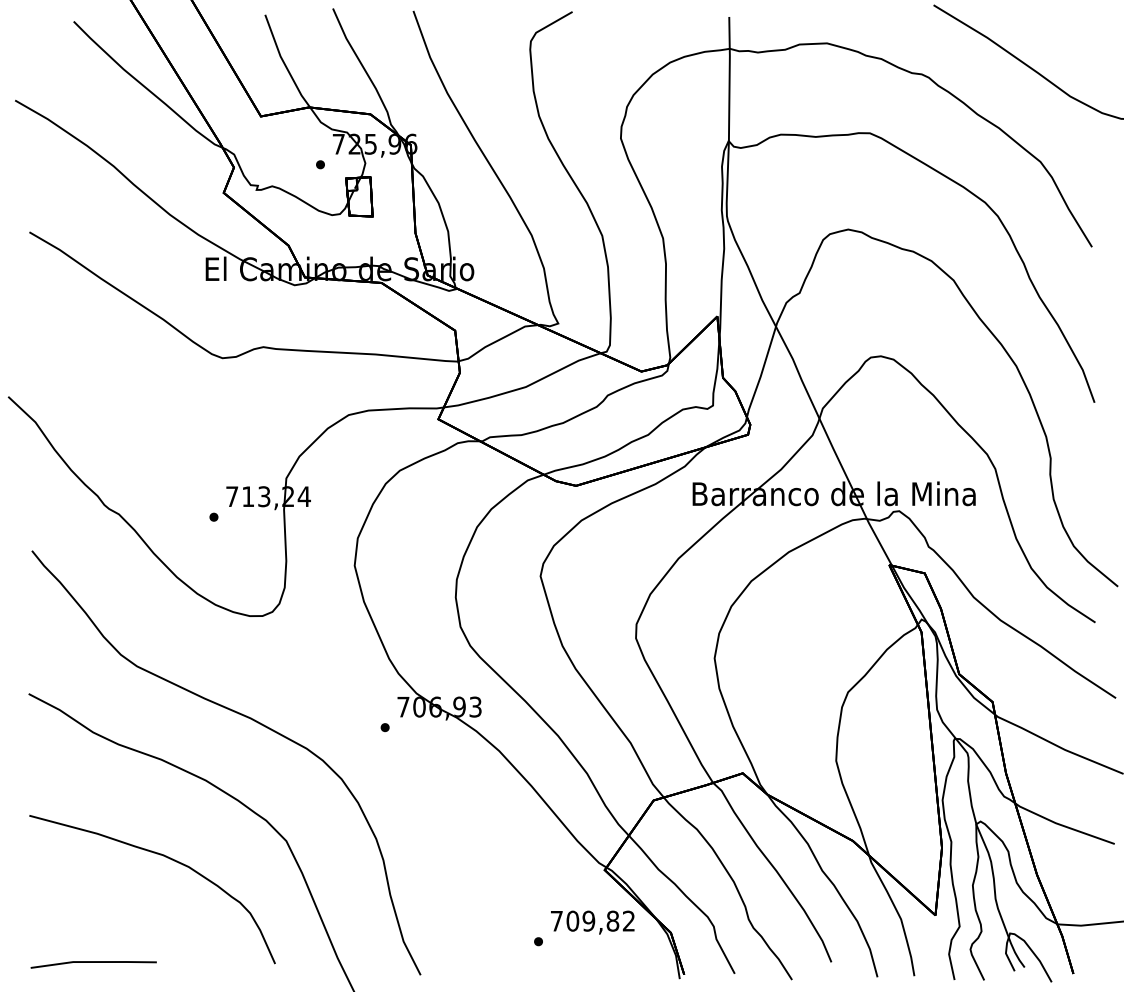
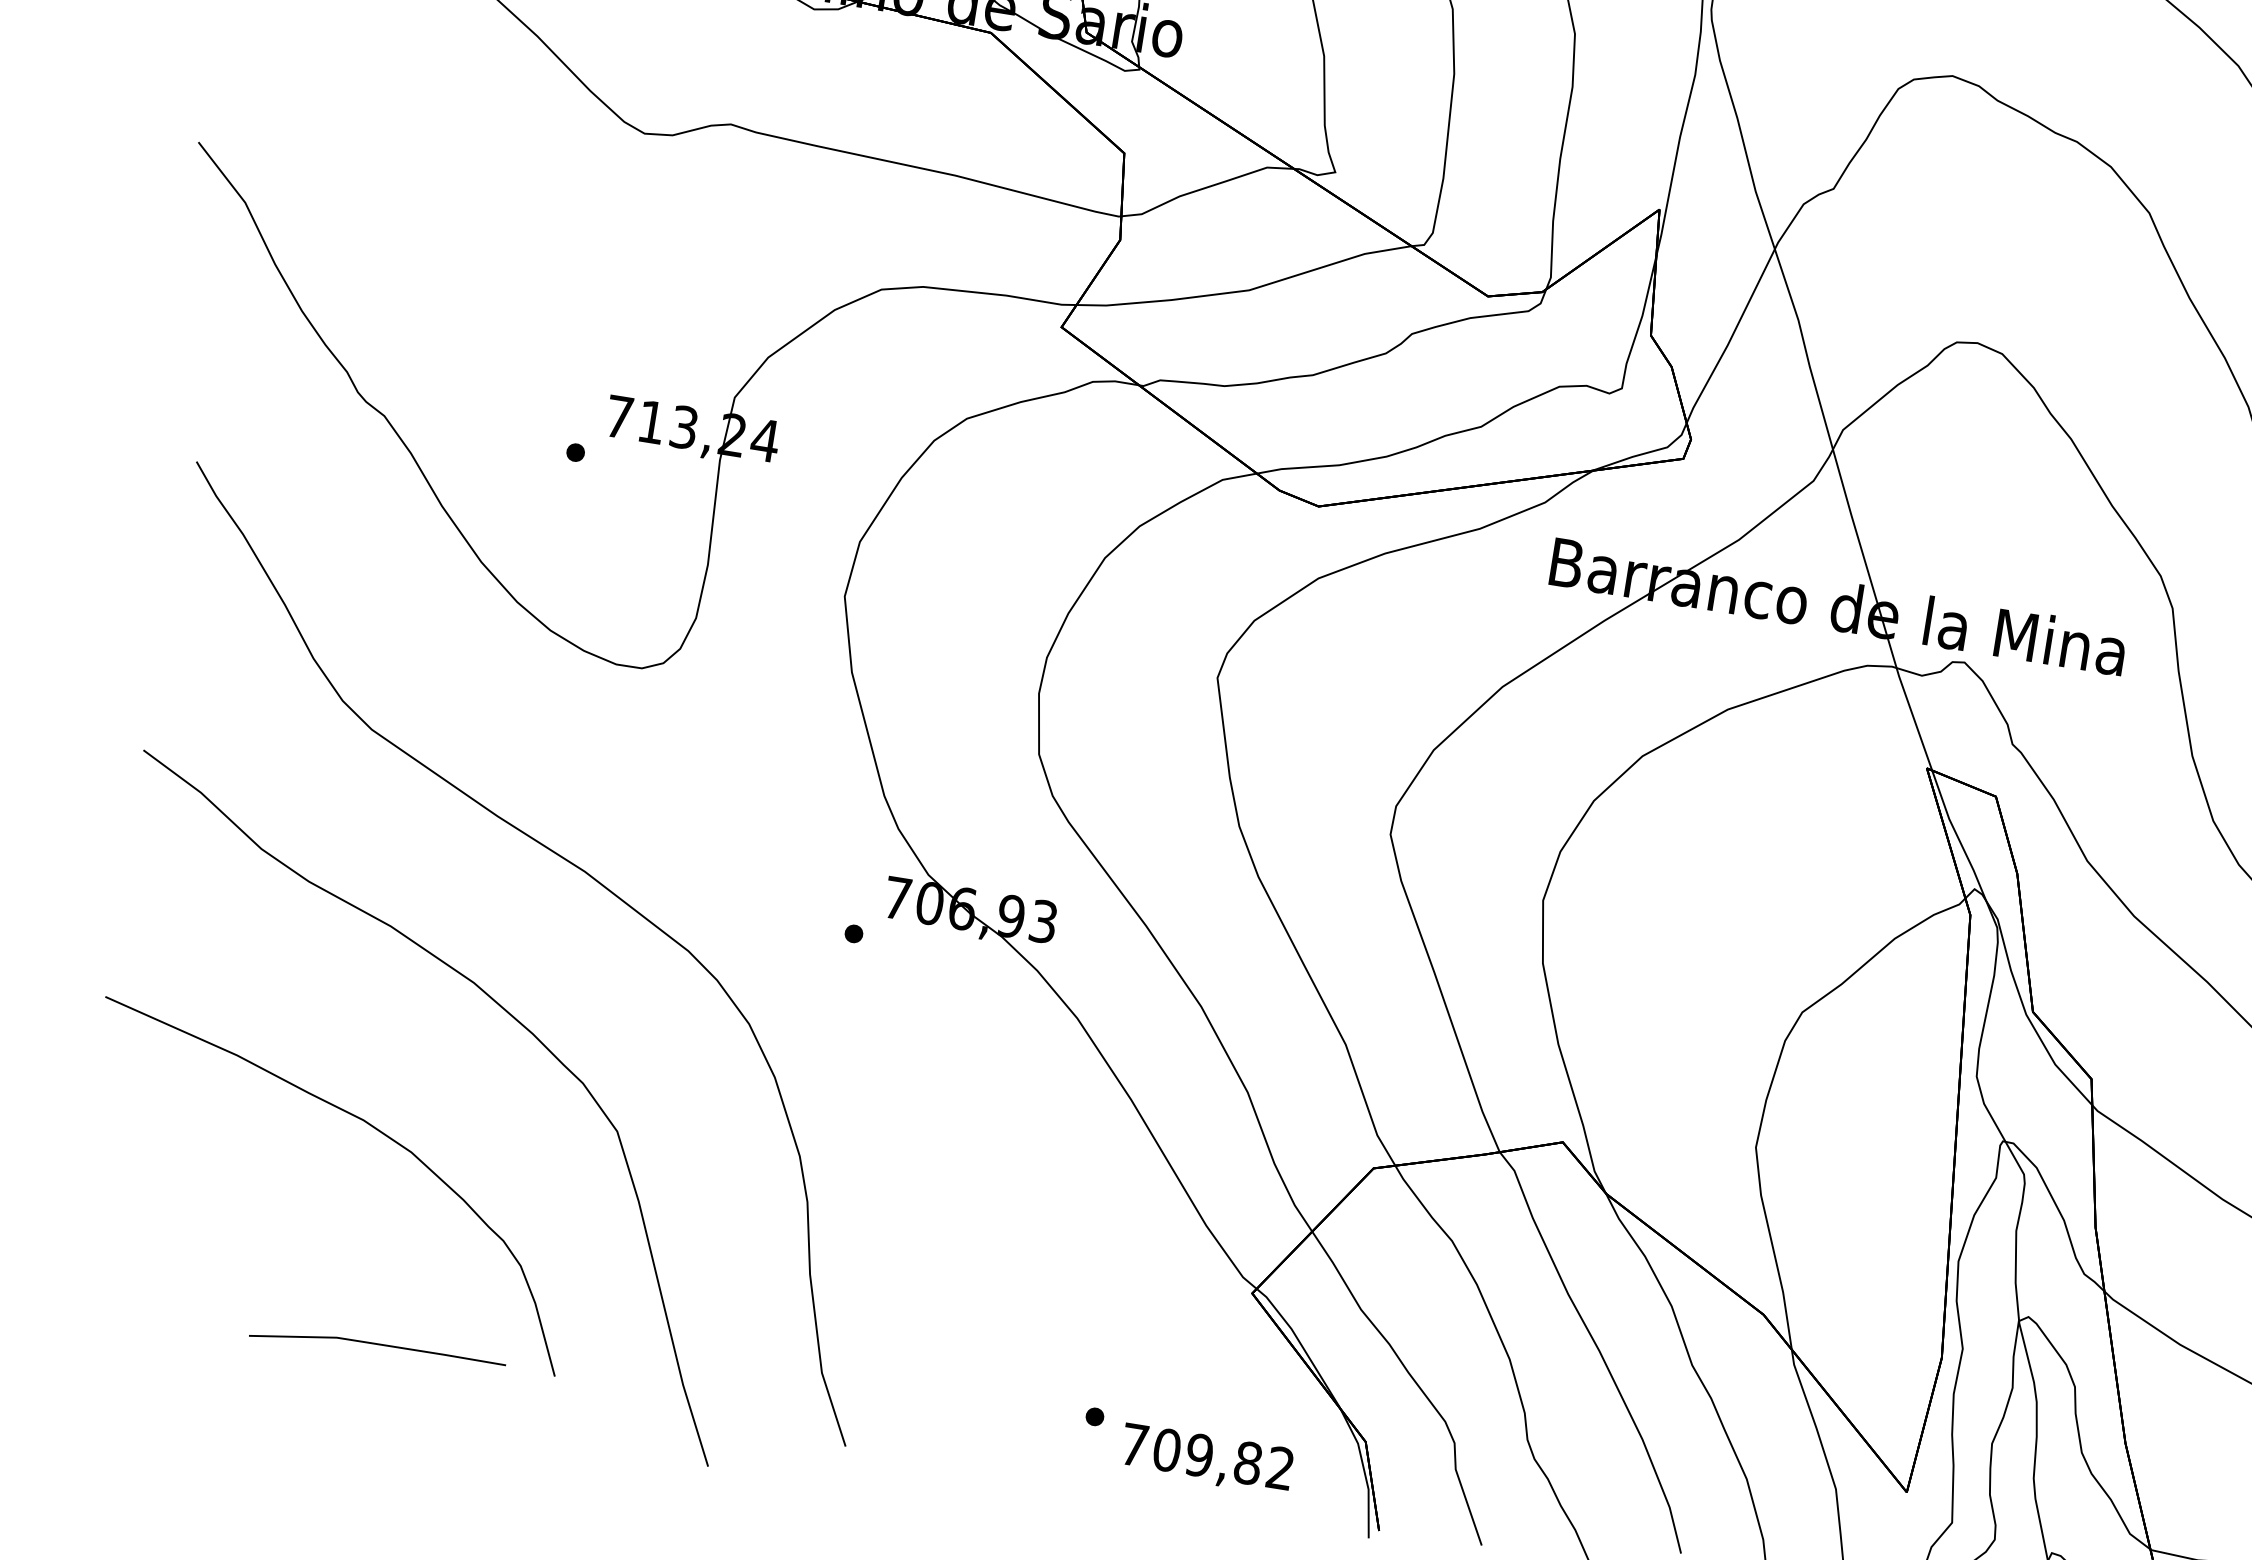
text: (592, 922) -> (1206, 1459), moved
line: (93, 962) -> (377, 1345), moved

